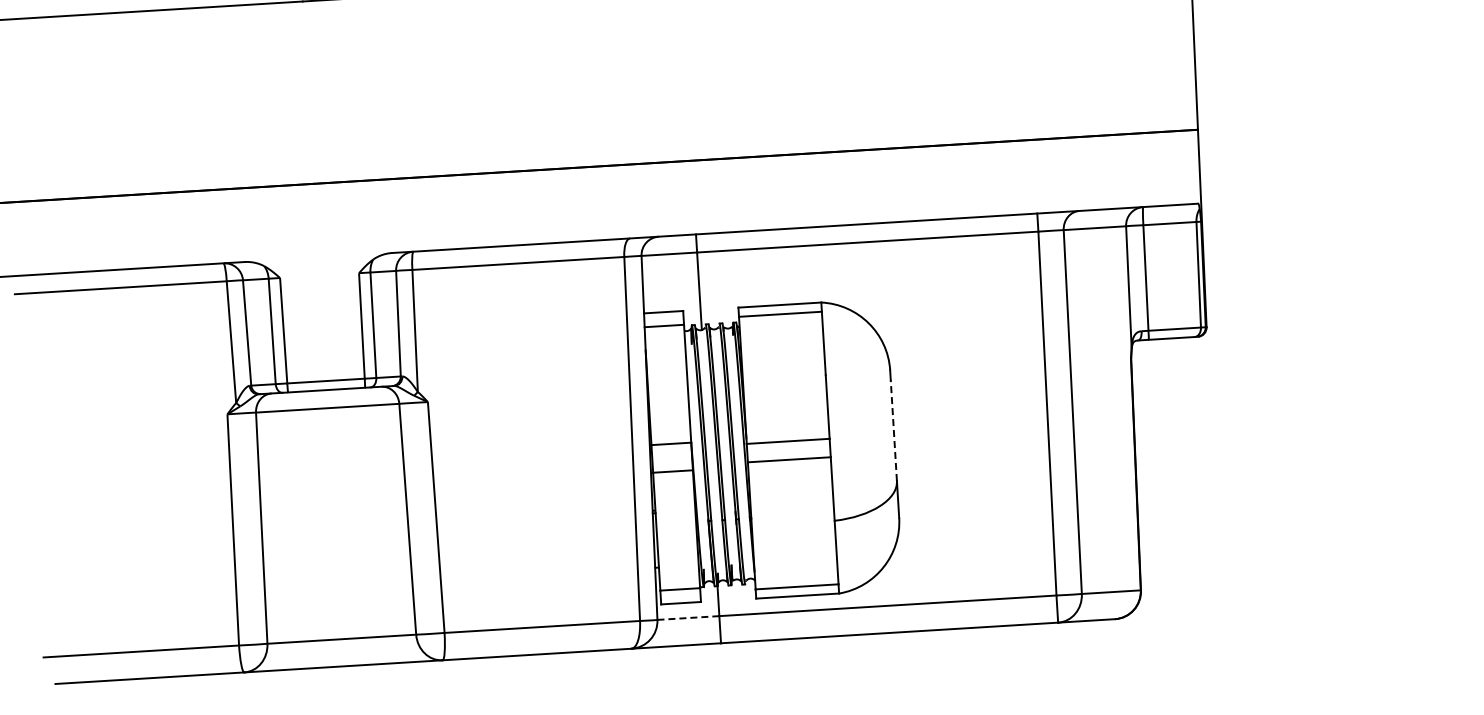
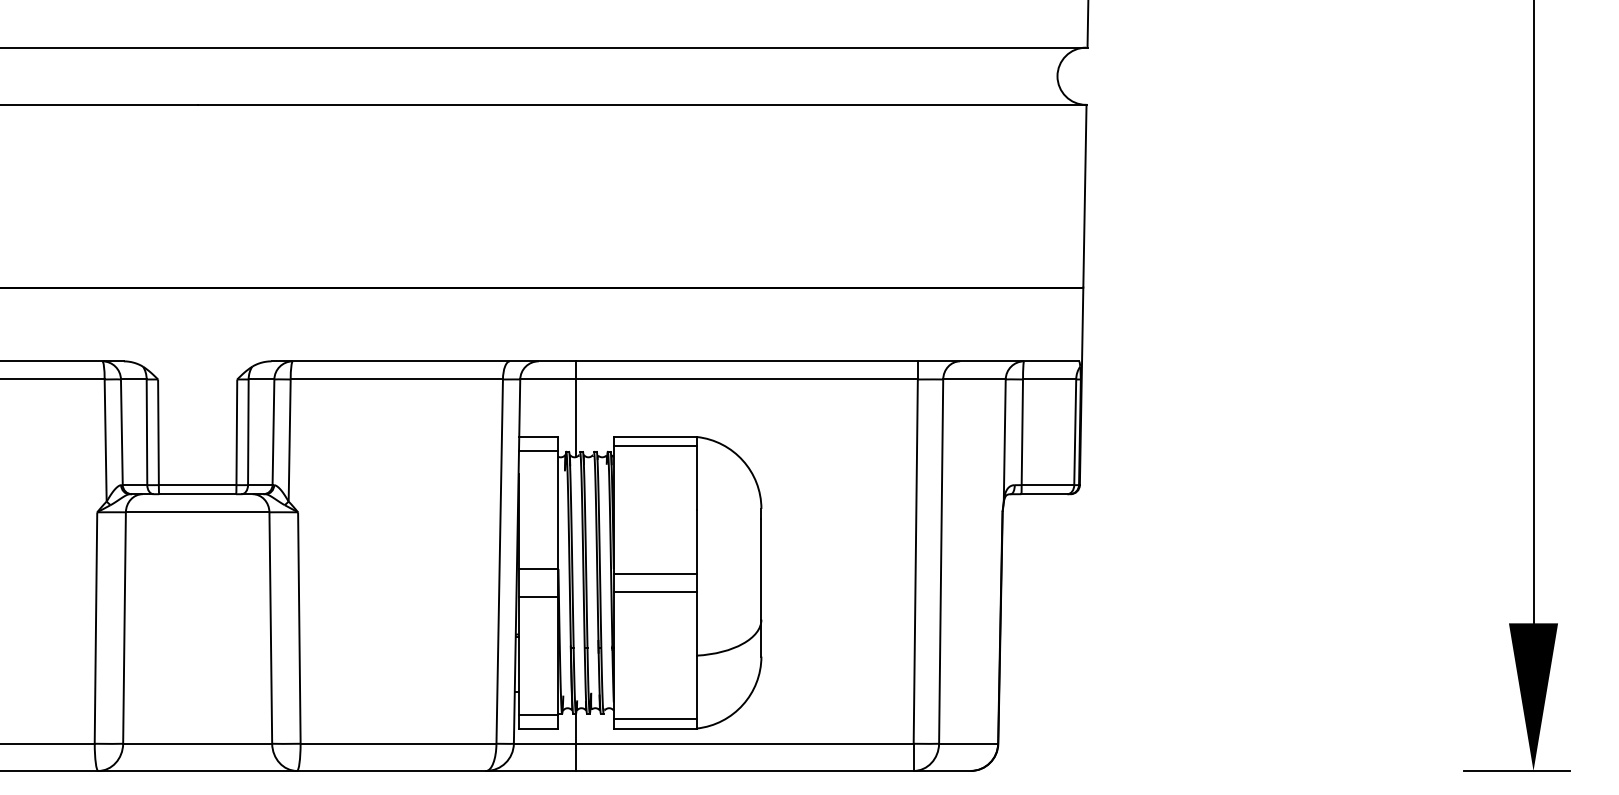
line: (893, 429) -> (761, 568), dashed -> solid
line: (688, 617) -> (545, 743), dashed -> solid

